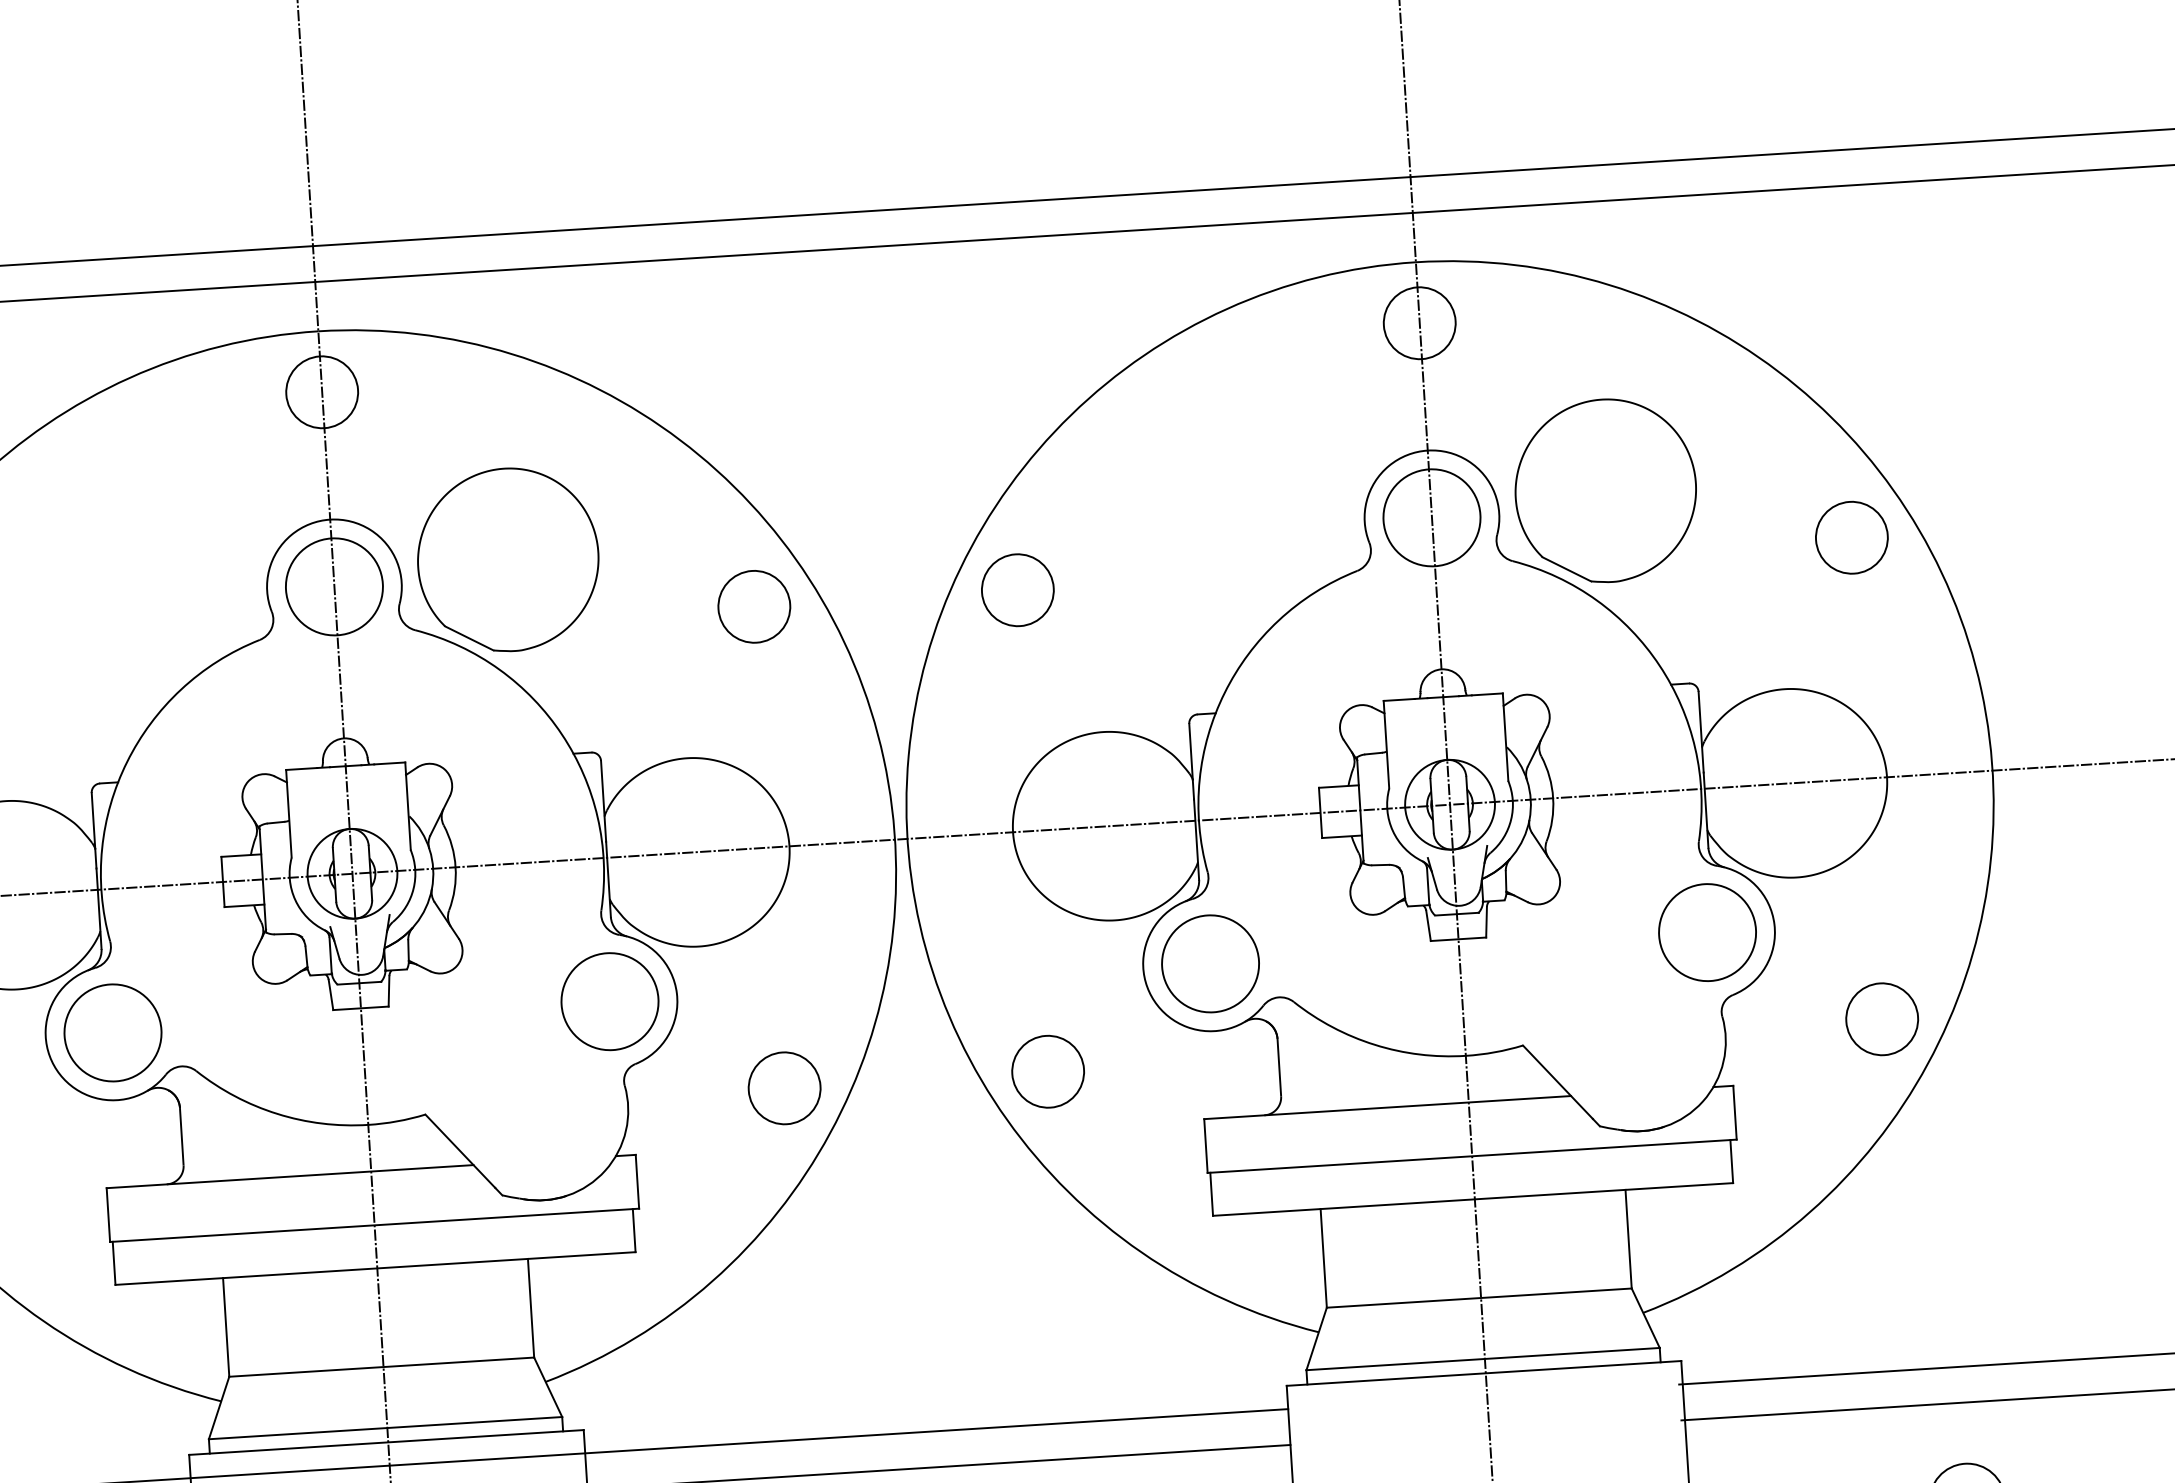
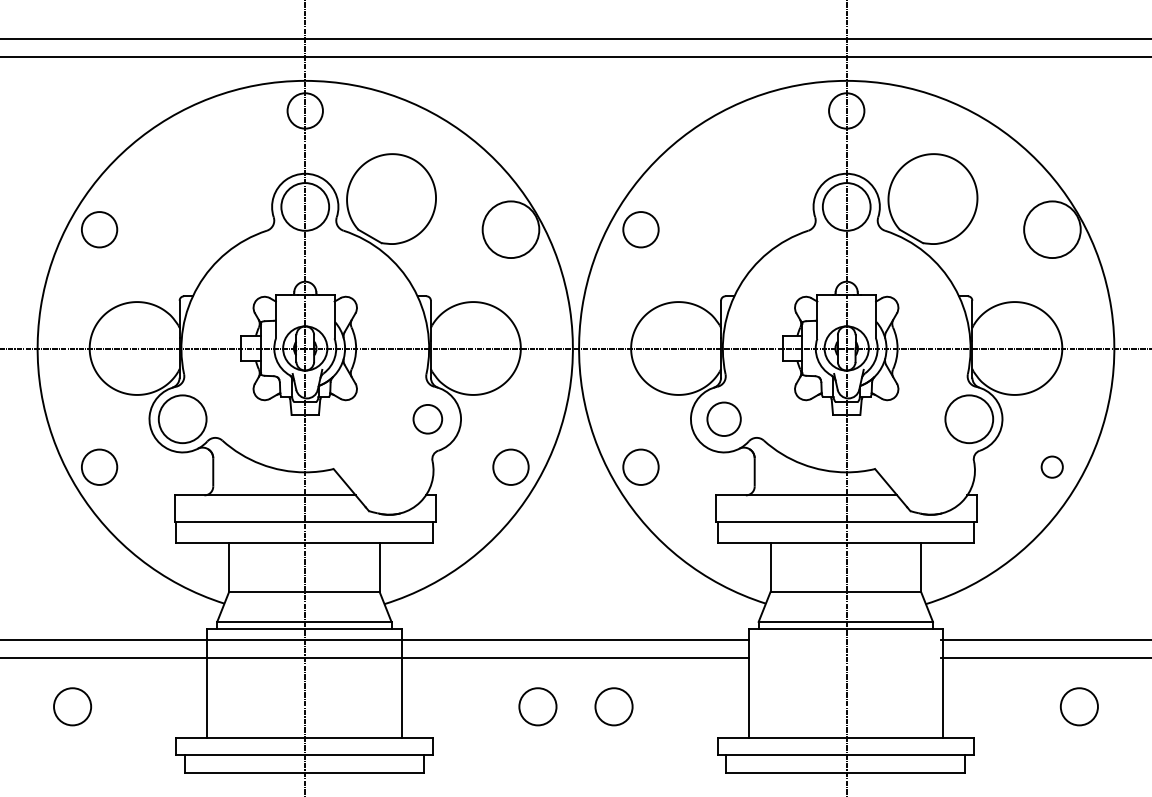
circle: (1852, 537) -> (1052, 229), size x1.6
circle: (753, 606) -> (510, 229), size x1.6
circle: (1211, 964) -> (724, 419), size x0.7
circle: (609, 1002) -> (427, 419), size x0.6
circle: (1880, 1017) -> (1051, 466), size x0.6

